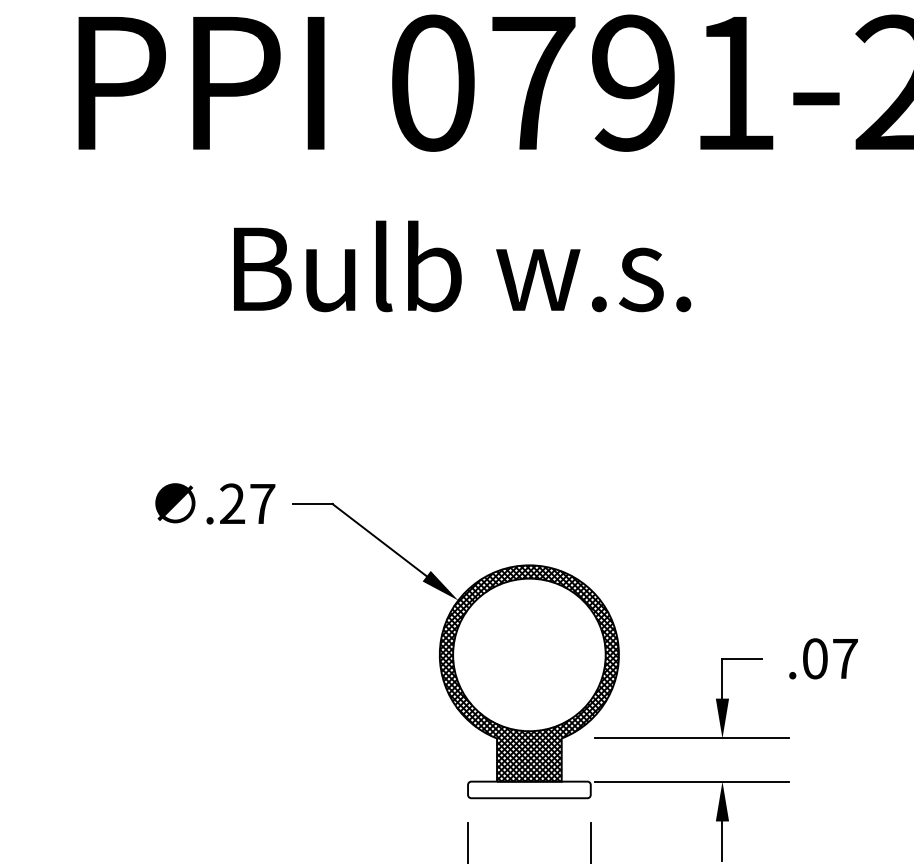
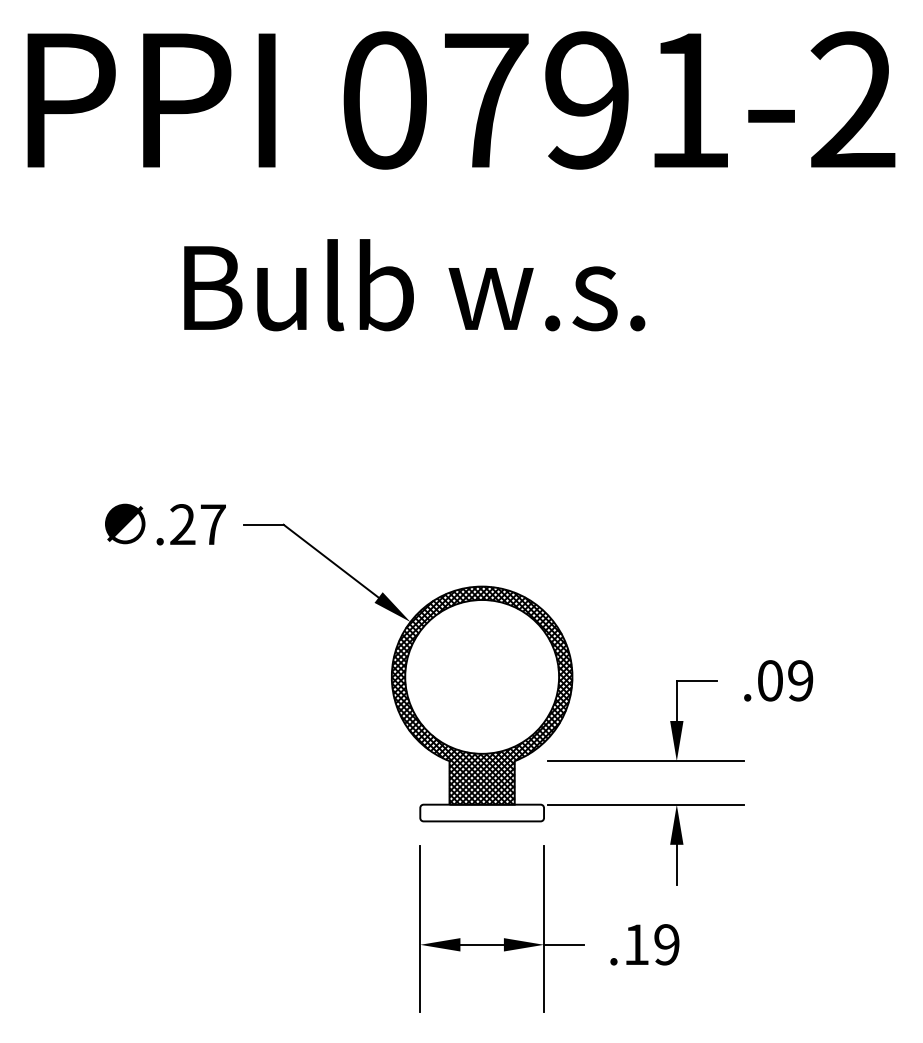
text: (845, 658) -> (800, 680), .07 -> .09

